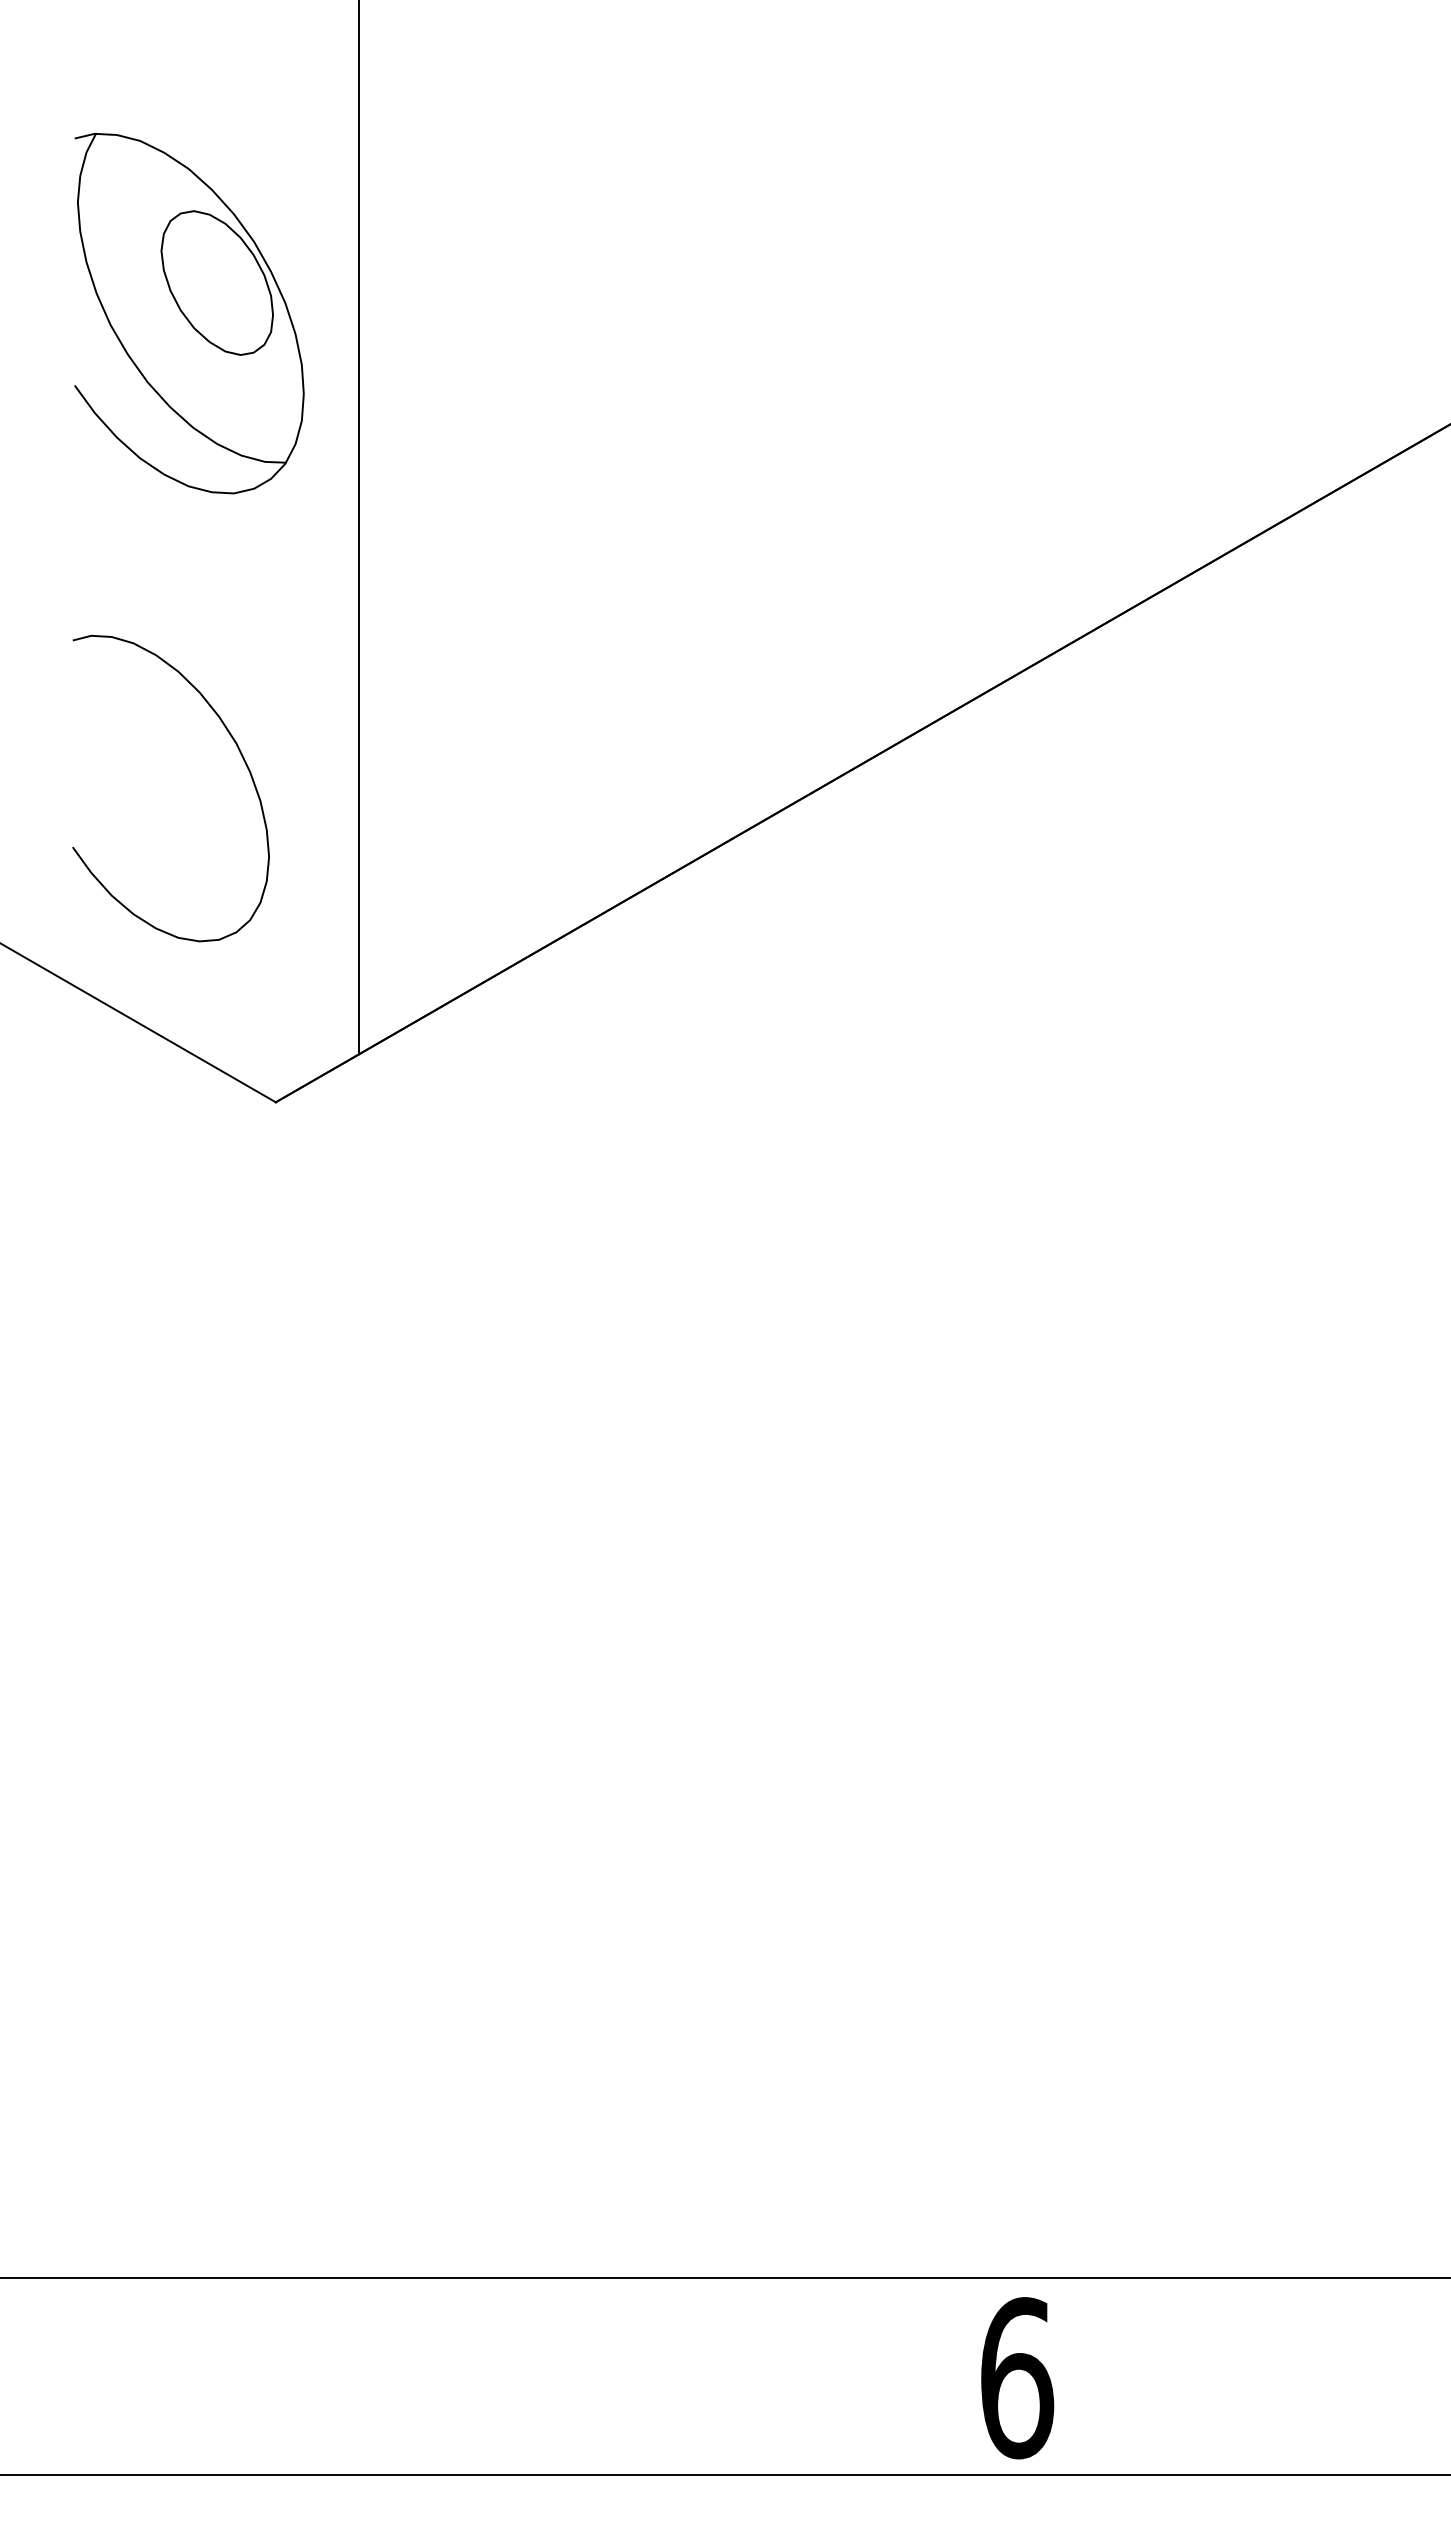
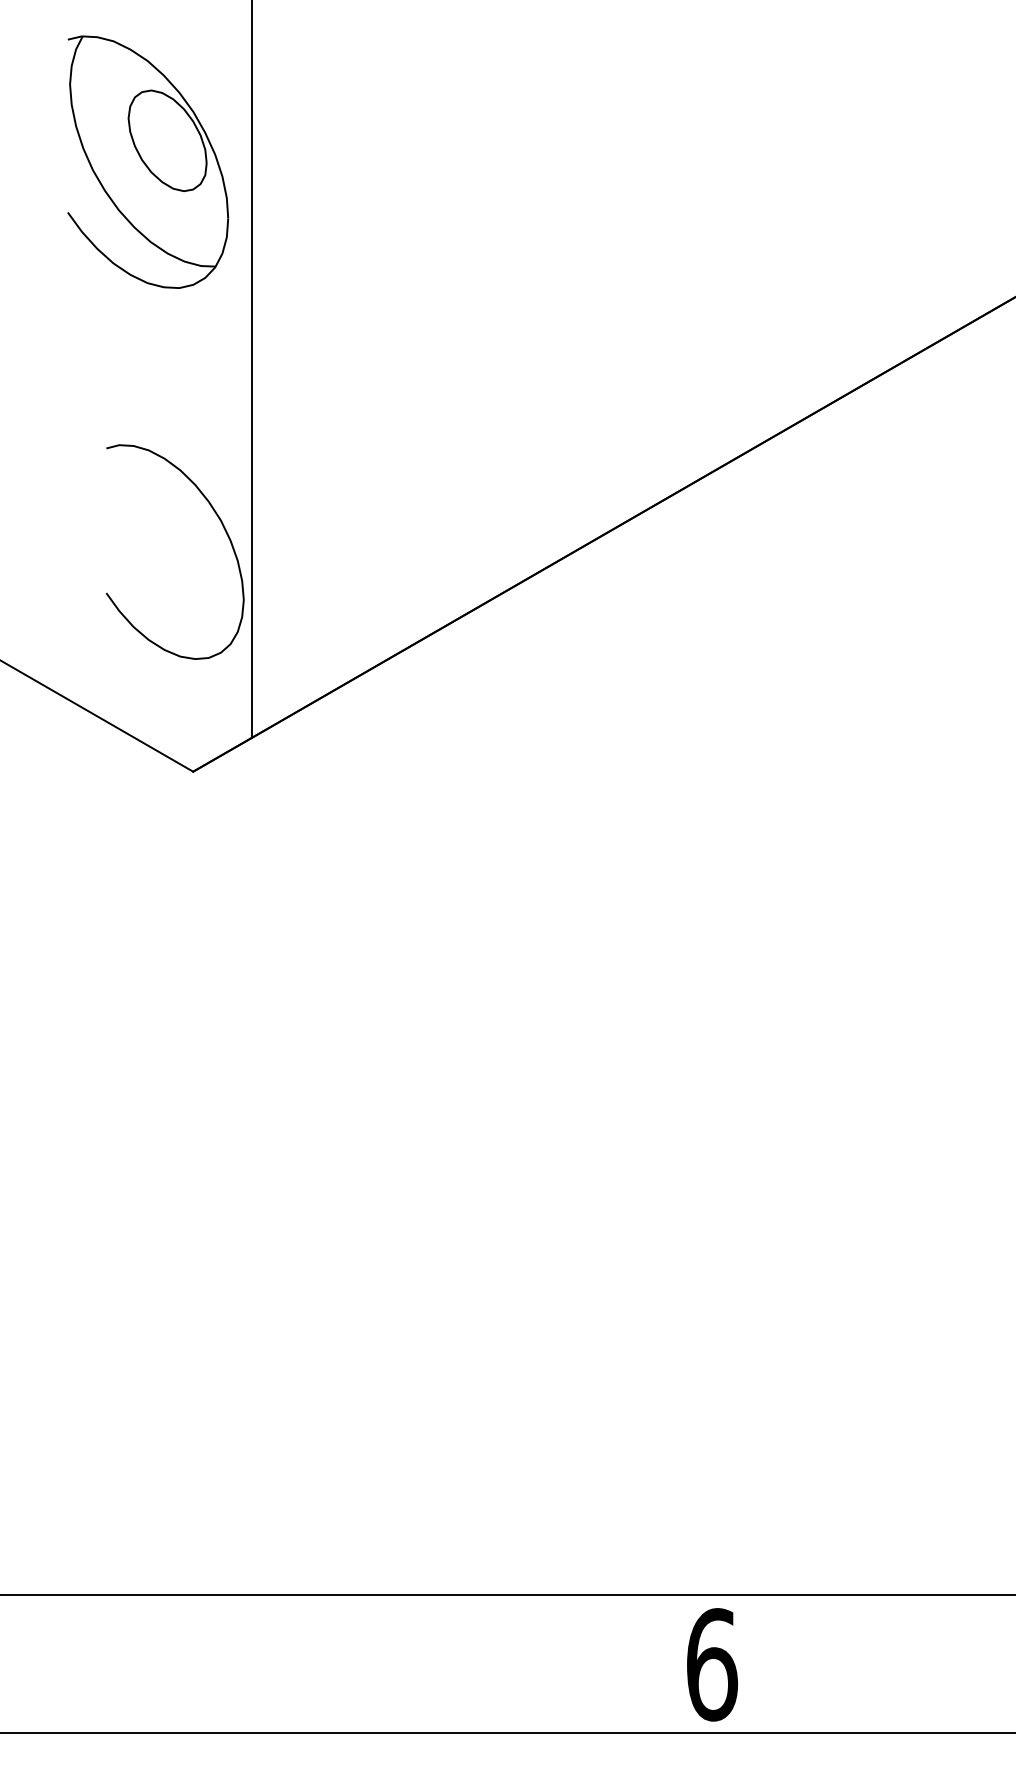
part: (189, 313) -> (148, 162), moved
part: (240, 754) -> (223, 528), moved

